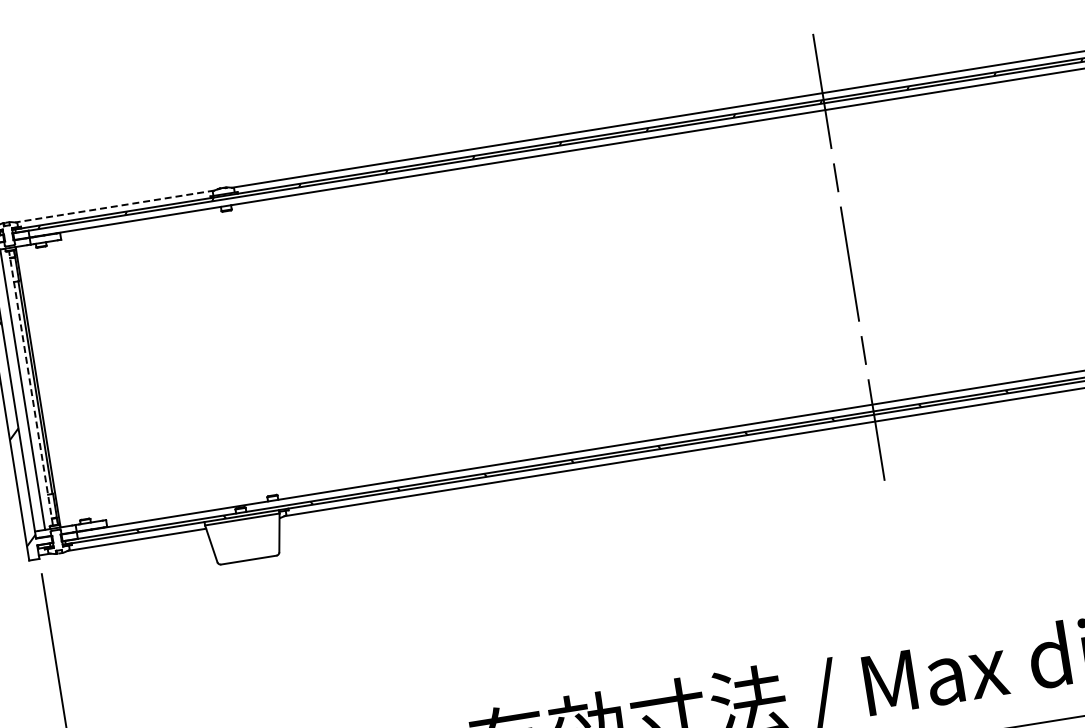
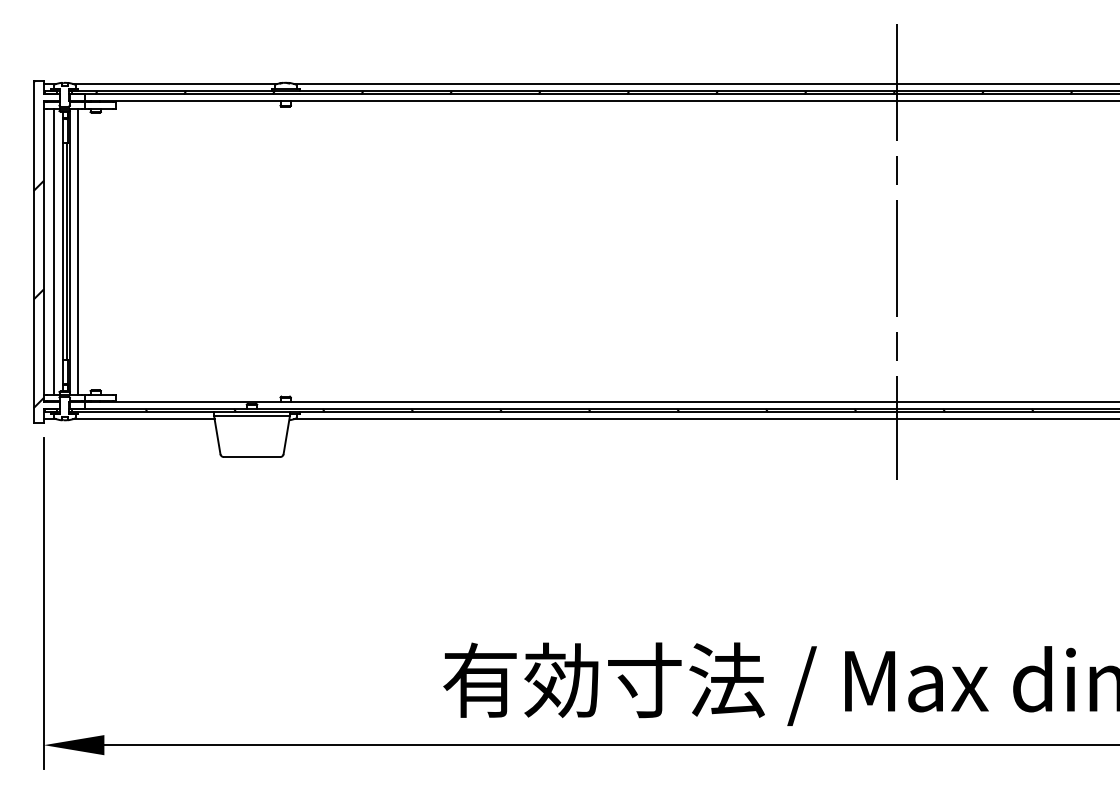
line: (115, 206) -> (175, 84), dashed -> solid
line: (46, 385) -> (78, 251), added
line: (30, 388) -> (62, 251), dashed -> solid

